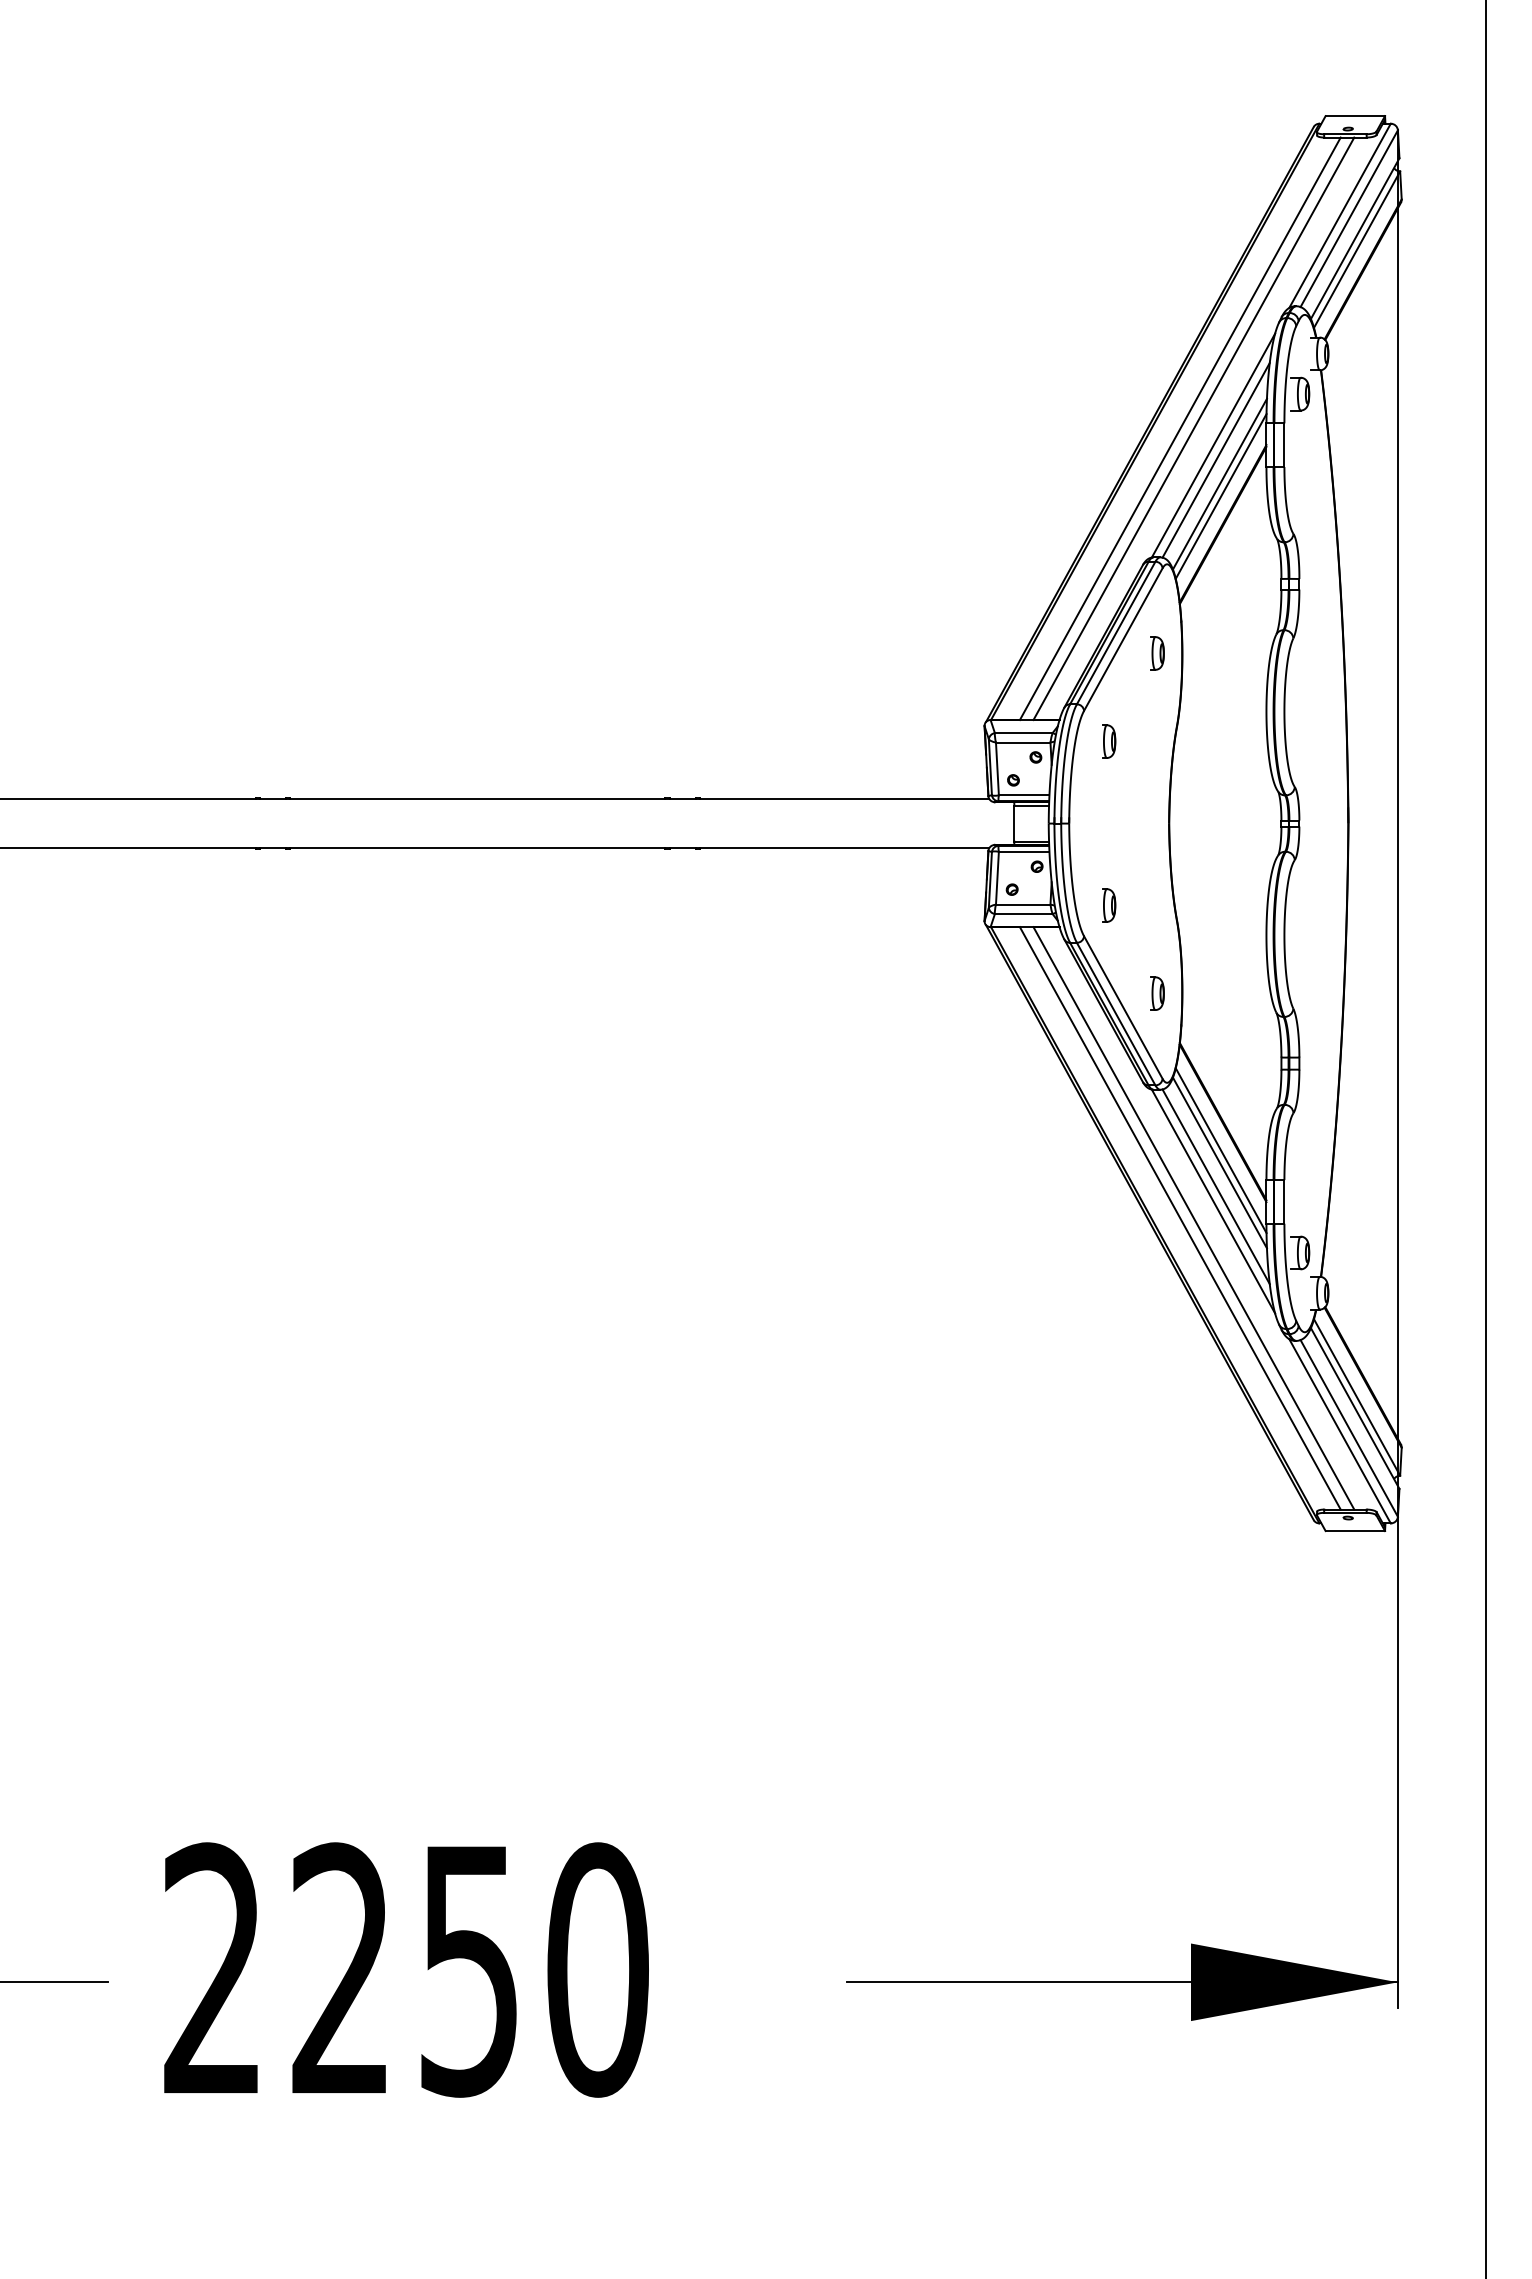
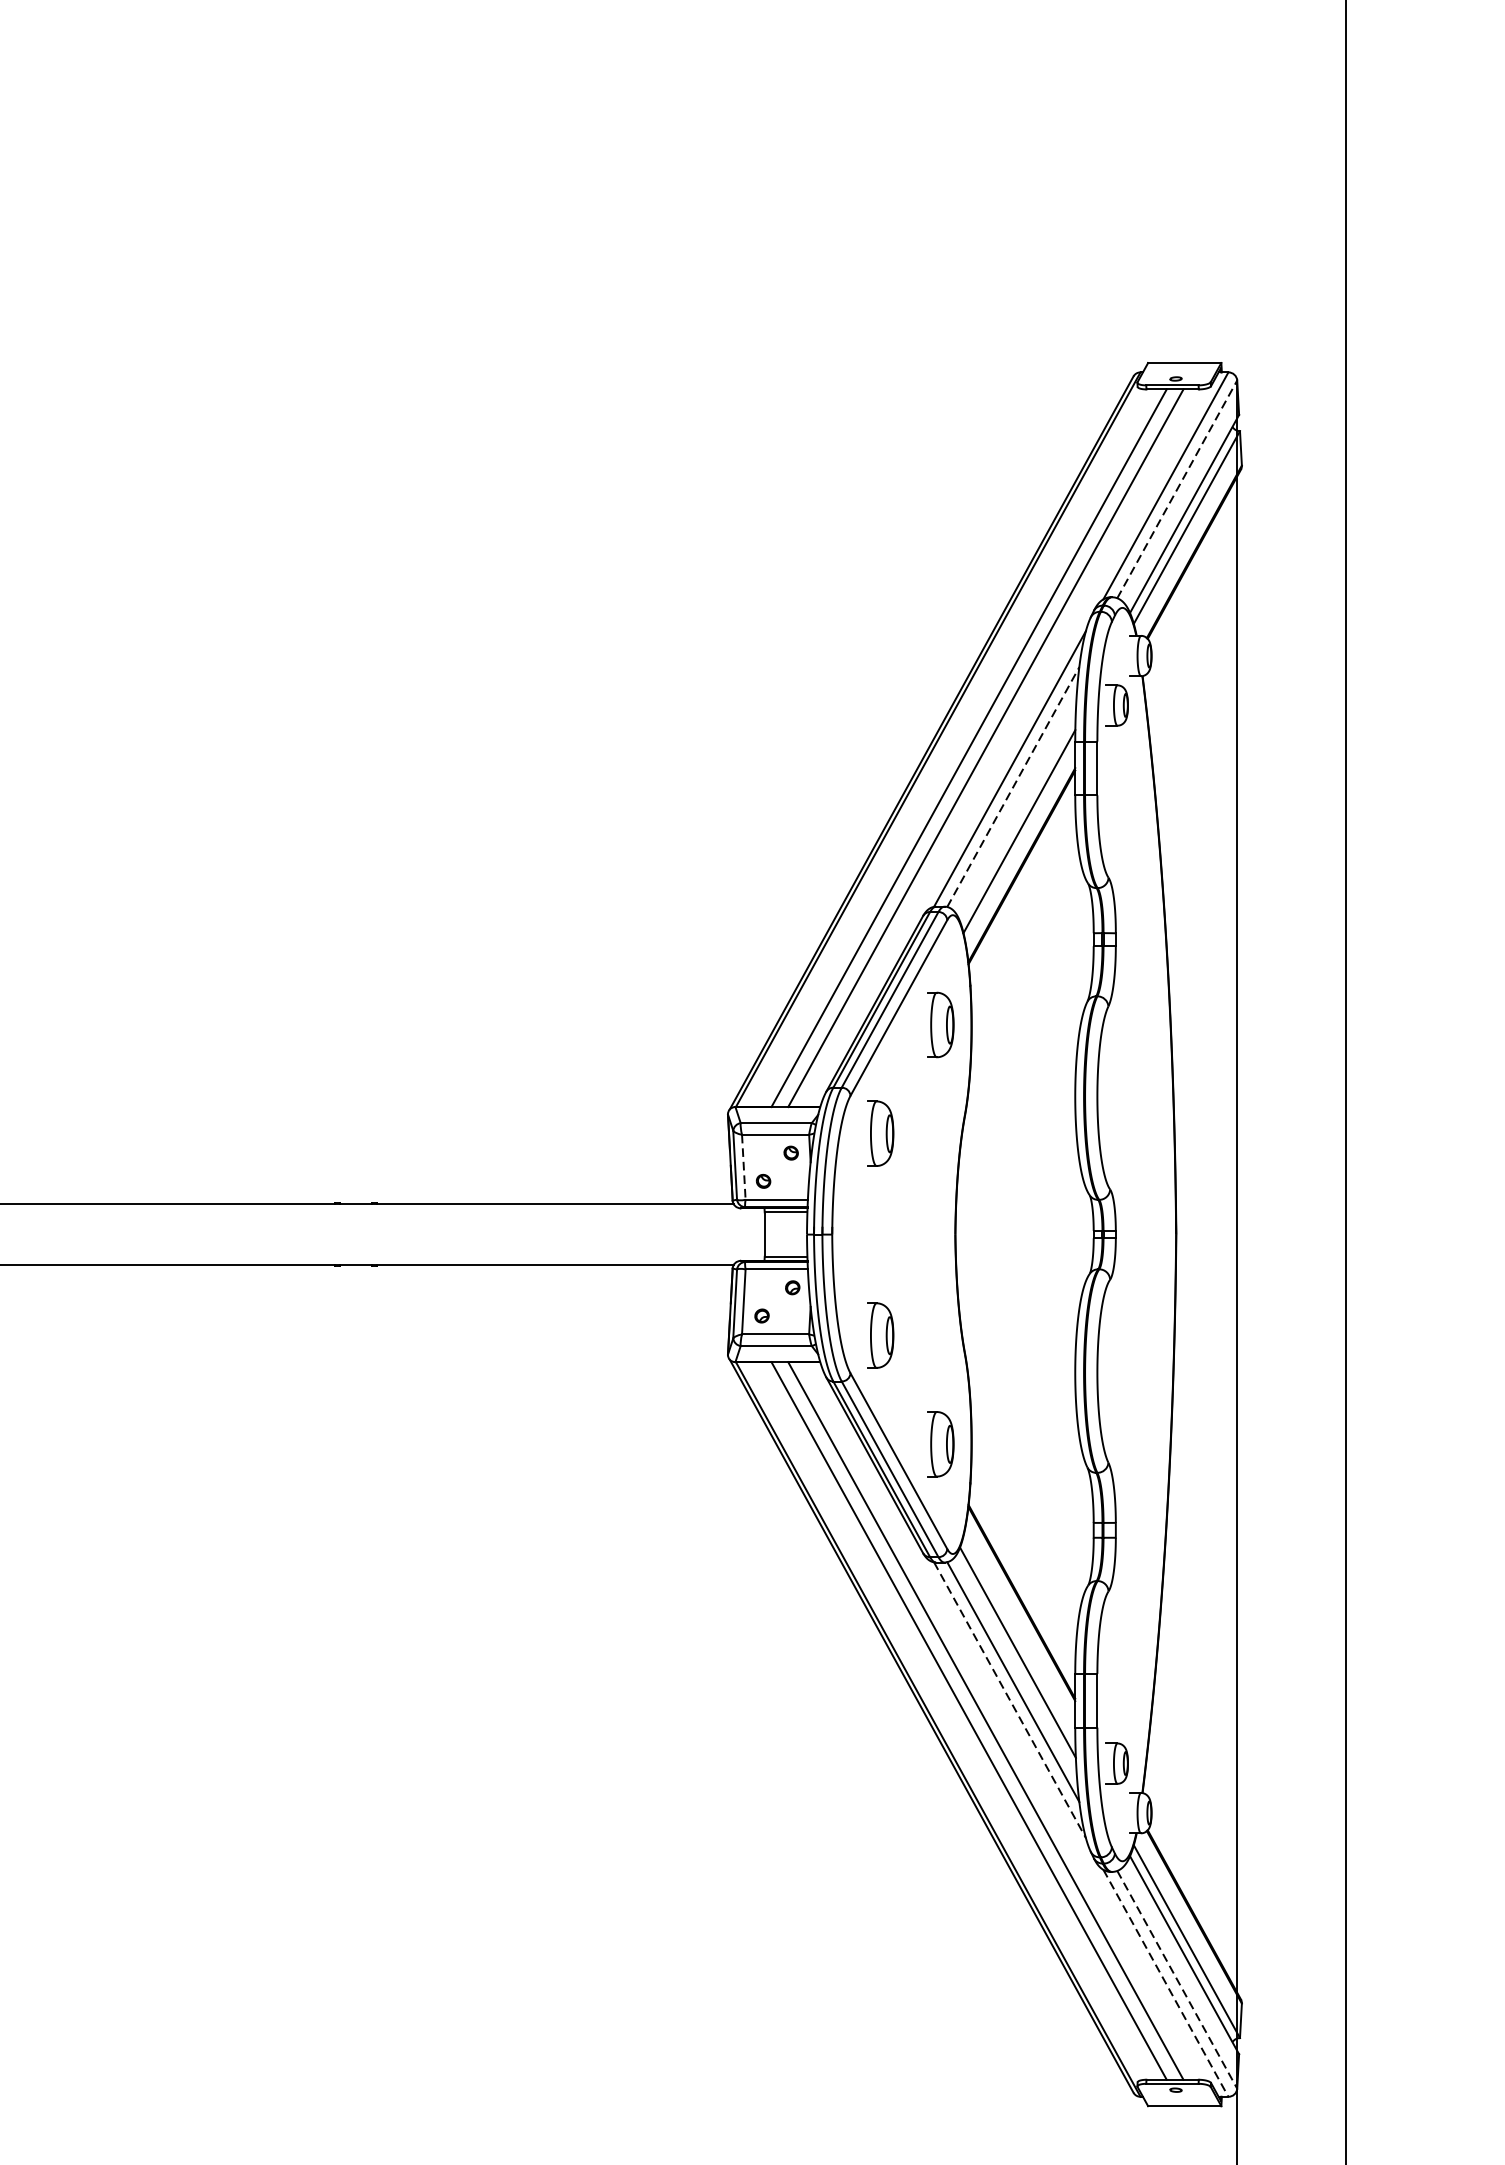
line: (1349, 218) -> (1177, 489), solid -> dashed
line: (1216, 459) -> (1013, 786), solid -> dashed
line: (1219, 483) -> (1017, 815), removed
part: (1157, 653) -> (941, 1025), size x1.6
part: (1109, 741) -> (881, 1133), size x1.6
line: (997, 769) -> (743, 1167), solid -> dashed
part: (1109, 905) -> (881, 1335), size x1.6
part: (1157, 993) -> (941, 1443), size x1.6
line: (1220, 1150) -> (1018, 1637), removed
line: (1213, 1201) -> (1010, 1700), solid -> dashed
line: (1349, 1428) -> (1177, 1979), solid -> dashed
line: (1340, 1431) -> (1166, 1983), solid -> dashed

